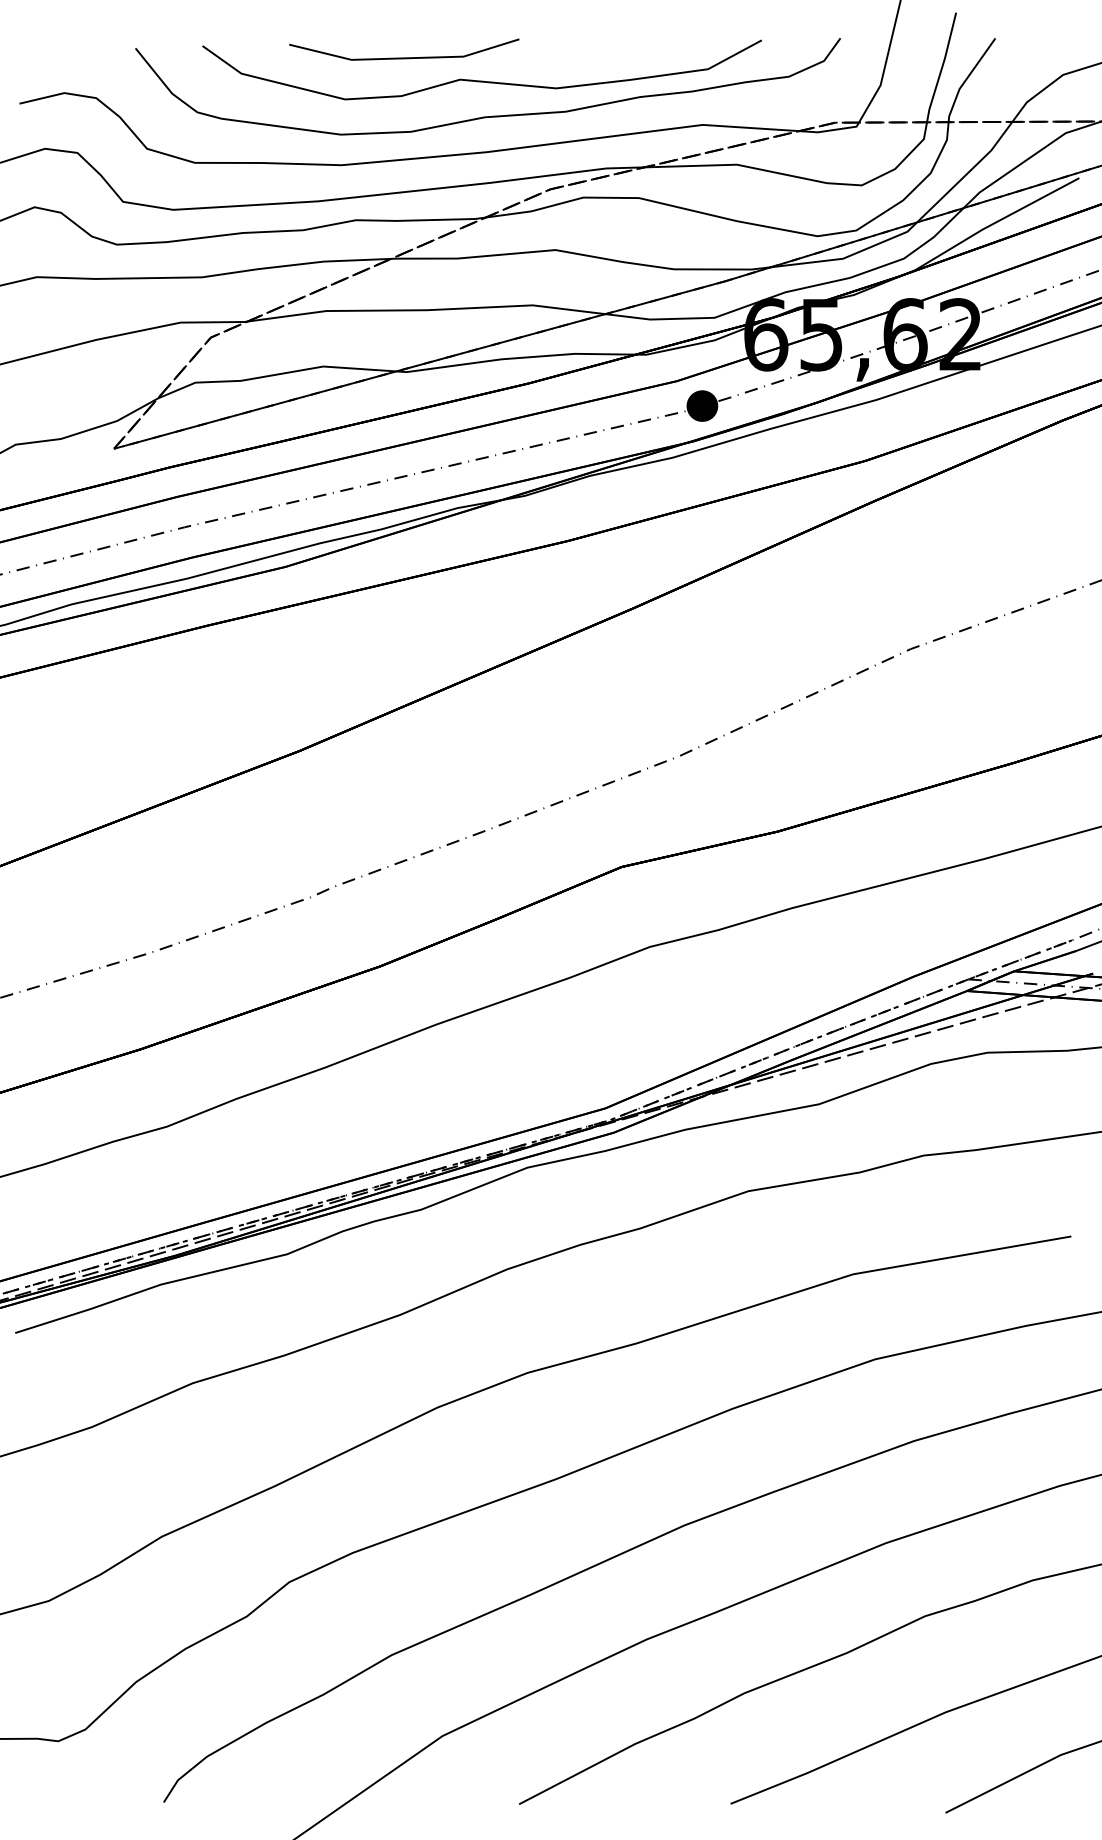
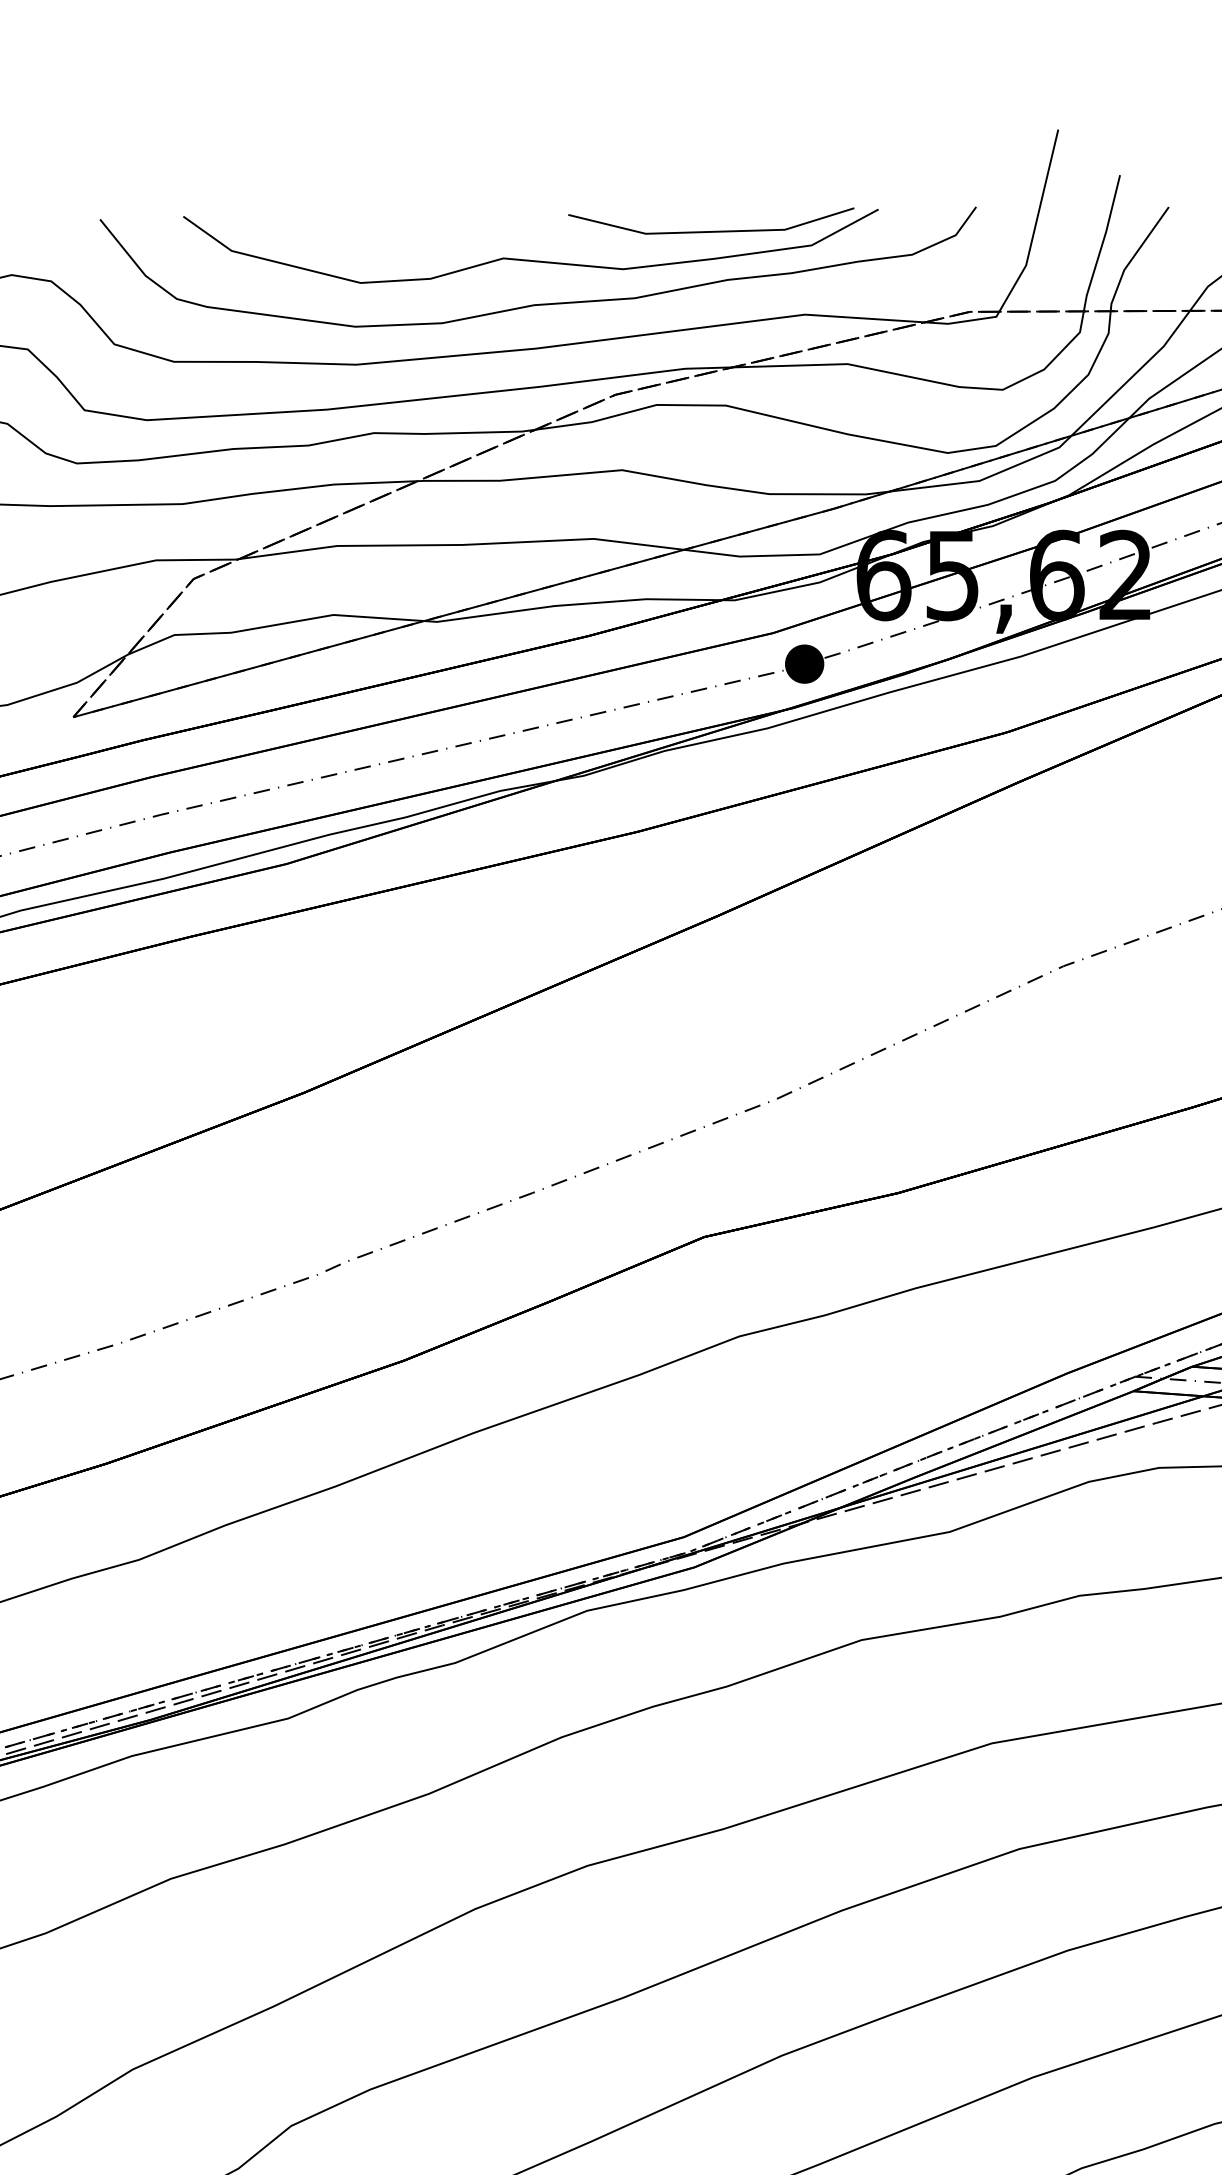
line: (404, 57) -> (711, 230), moved

